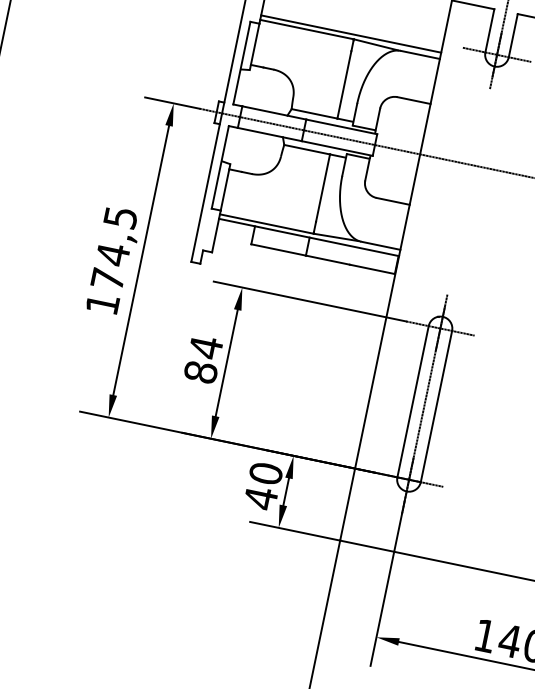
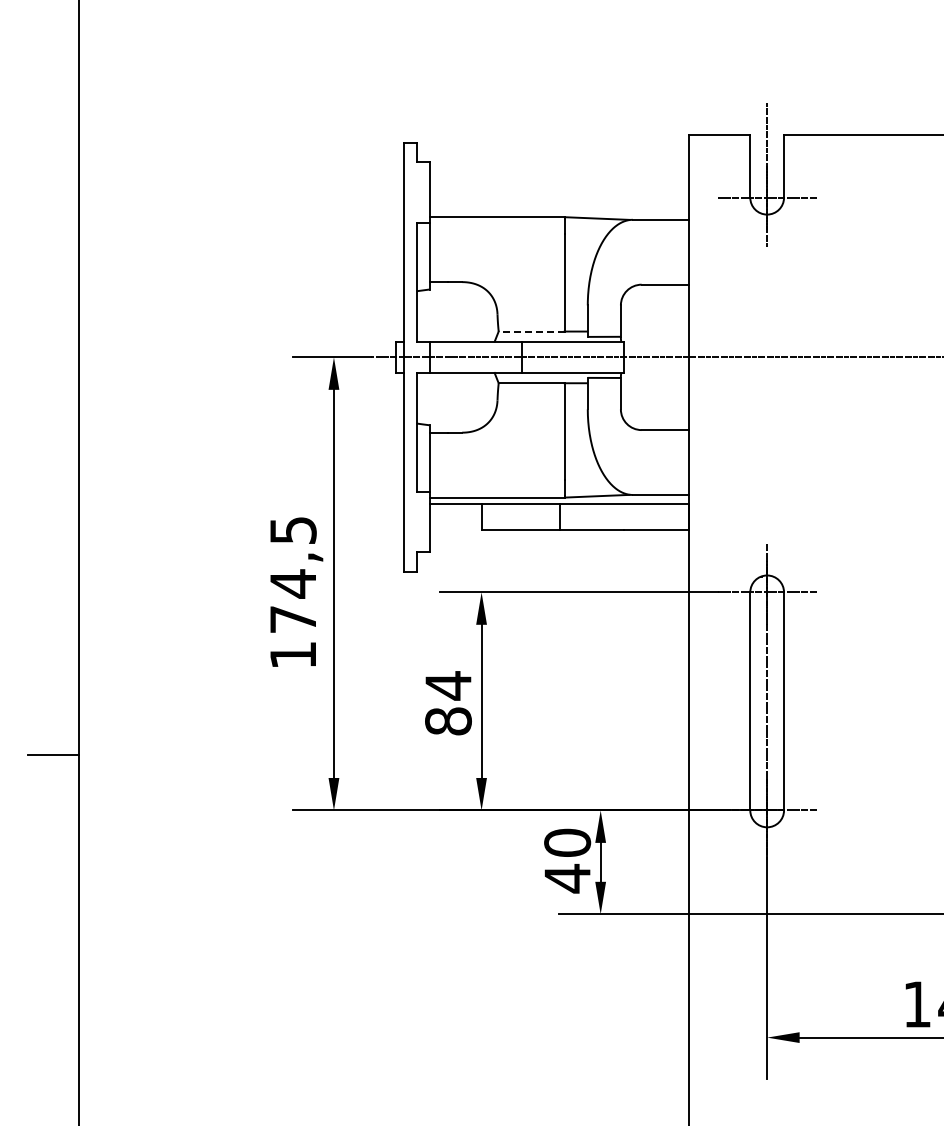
line: (351, 33) -> (559, 210), removed
line: (314, 113) -> (531, 331), solid -> dashed

